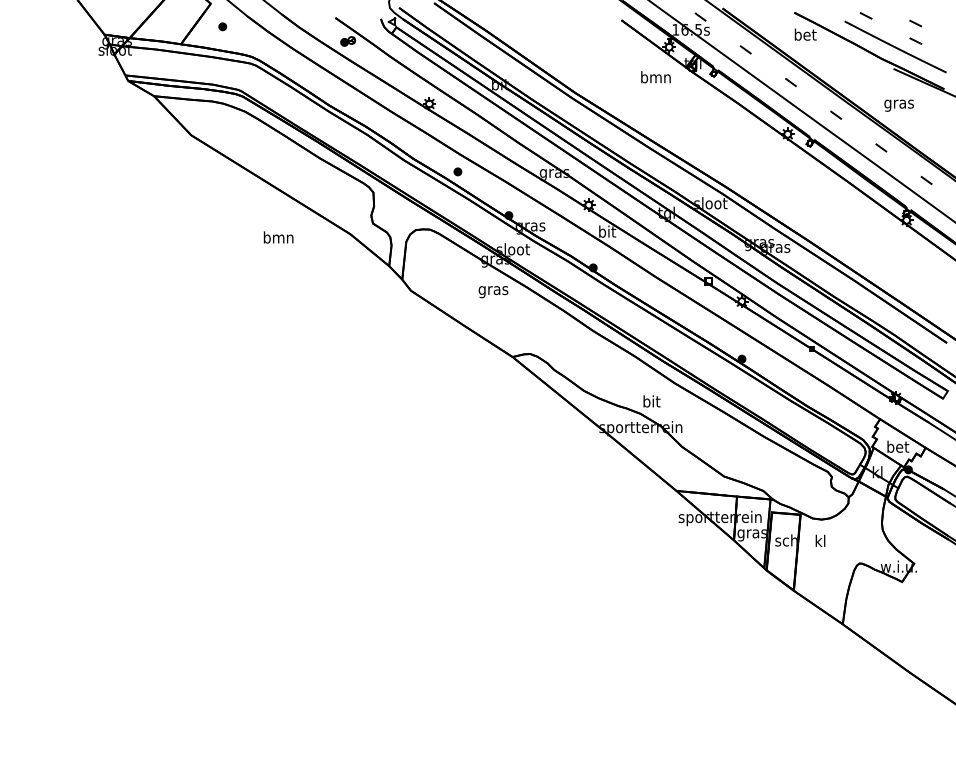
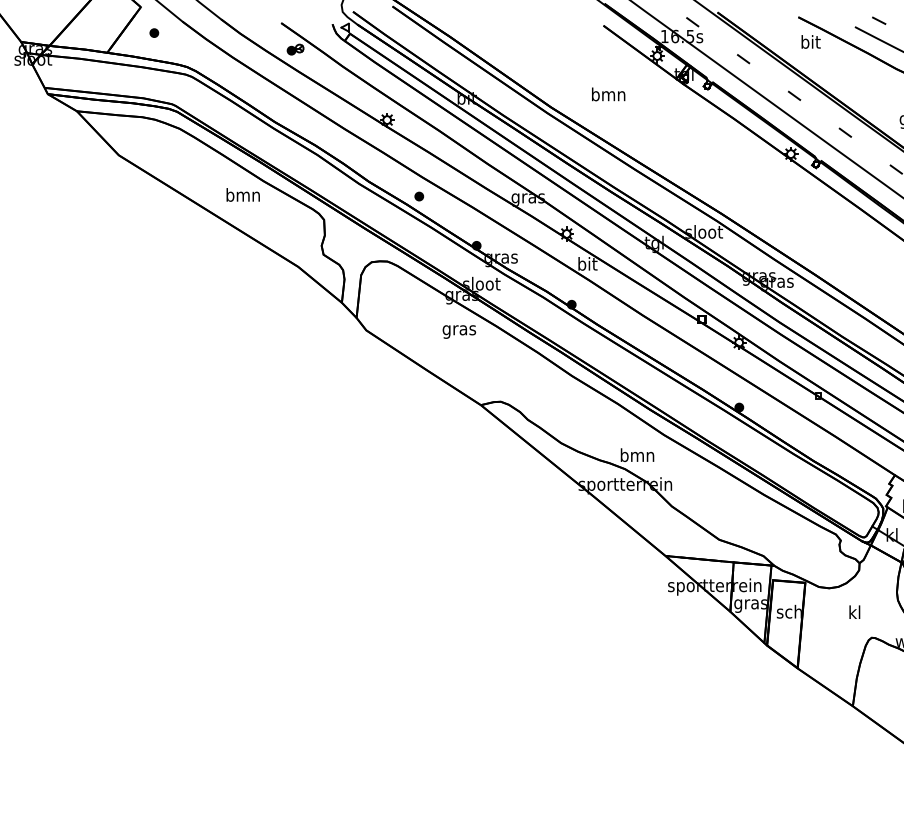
text: (805, 34) -> (810, 41), bet -> bit
text: (655, 77) -> (608, 94), moved
text: (278, 237) -> (243, 194), moved
text: (651, 401) -> (637, 455), bit -> bmn
text: (820, 540) -> (854, 611), moved

